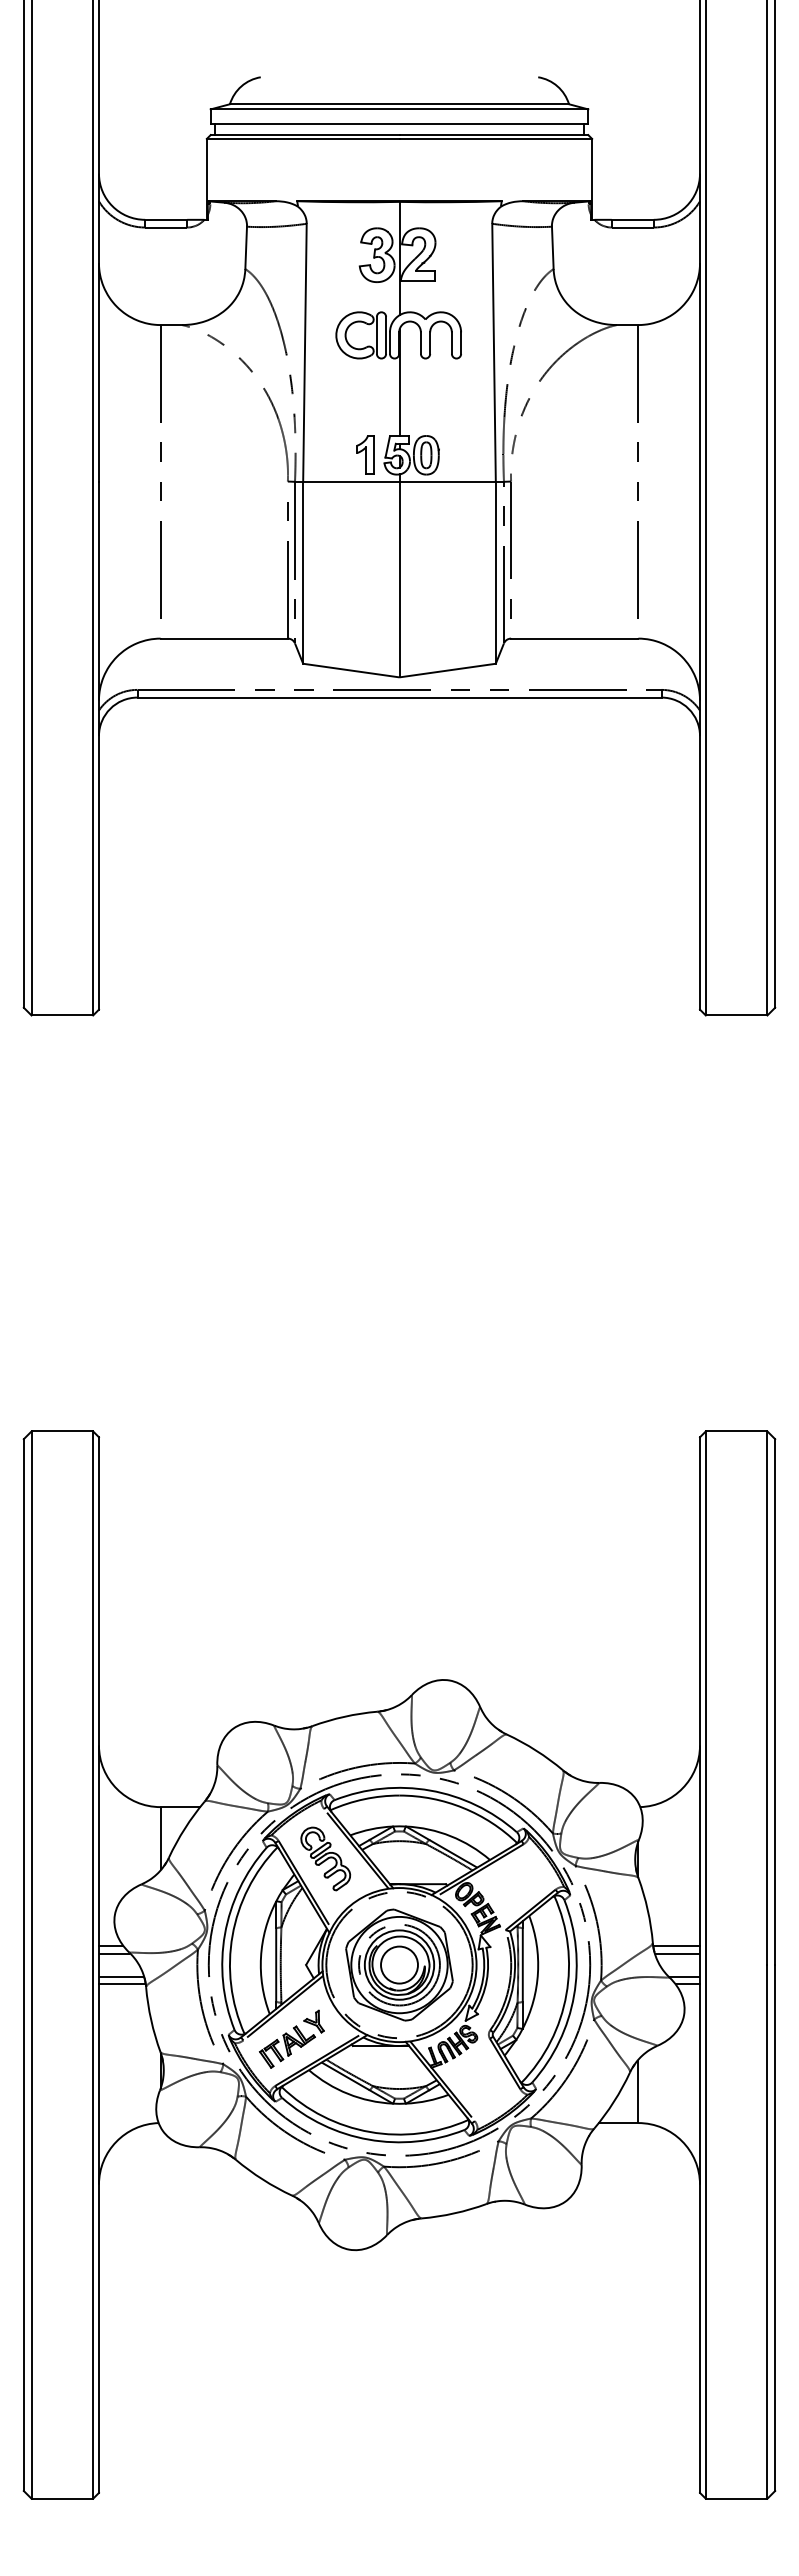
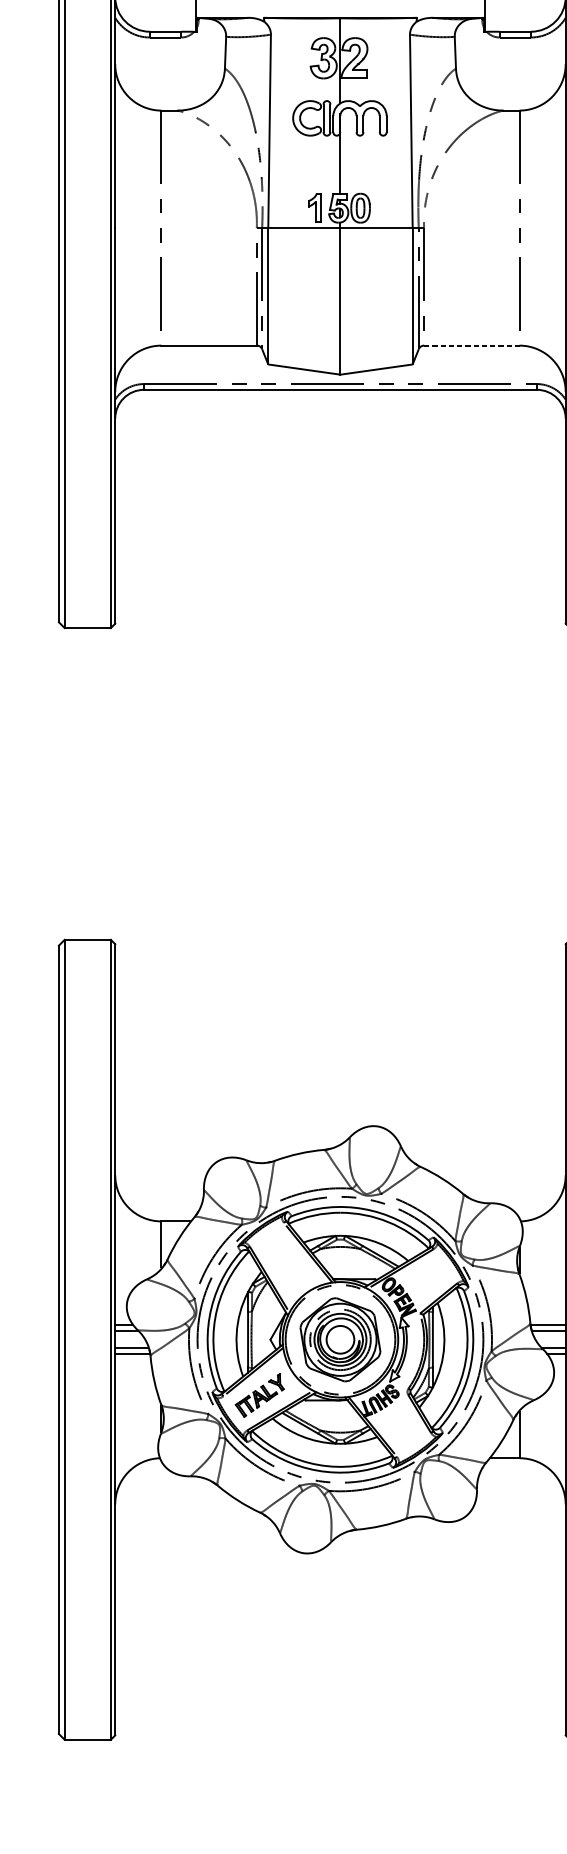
line: (574, 638) -> (471, 345), solid -> dashed
part: (325, 1858) -> (285, 1259), removed

